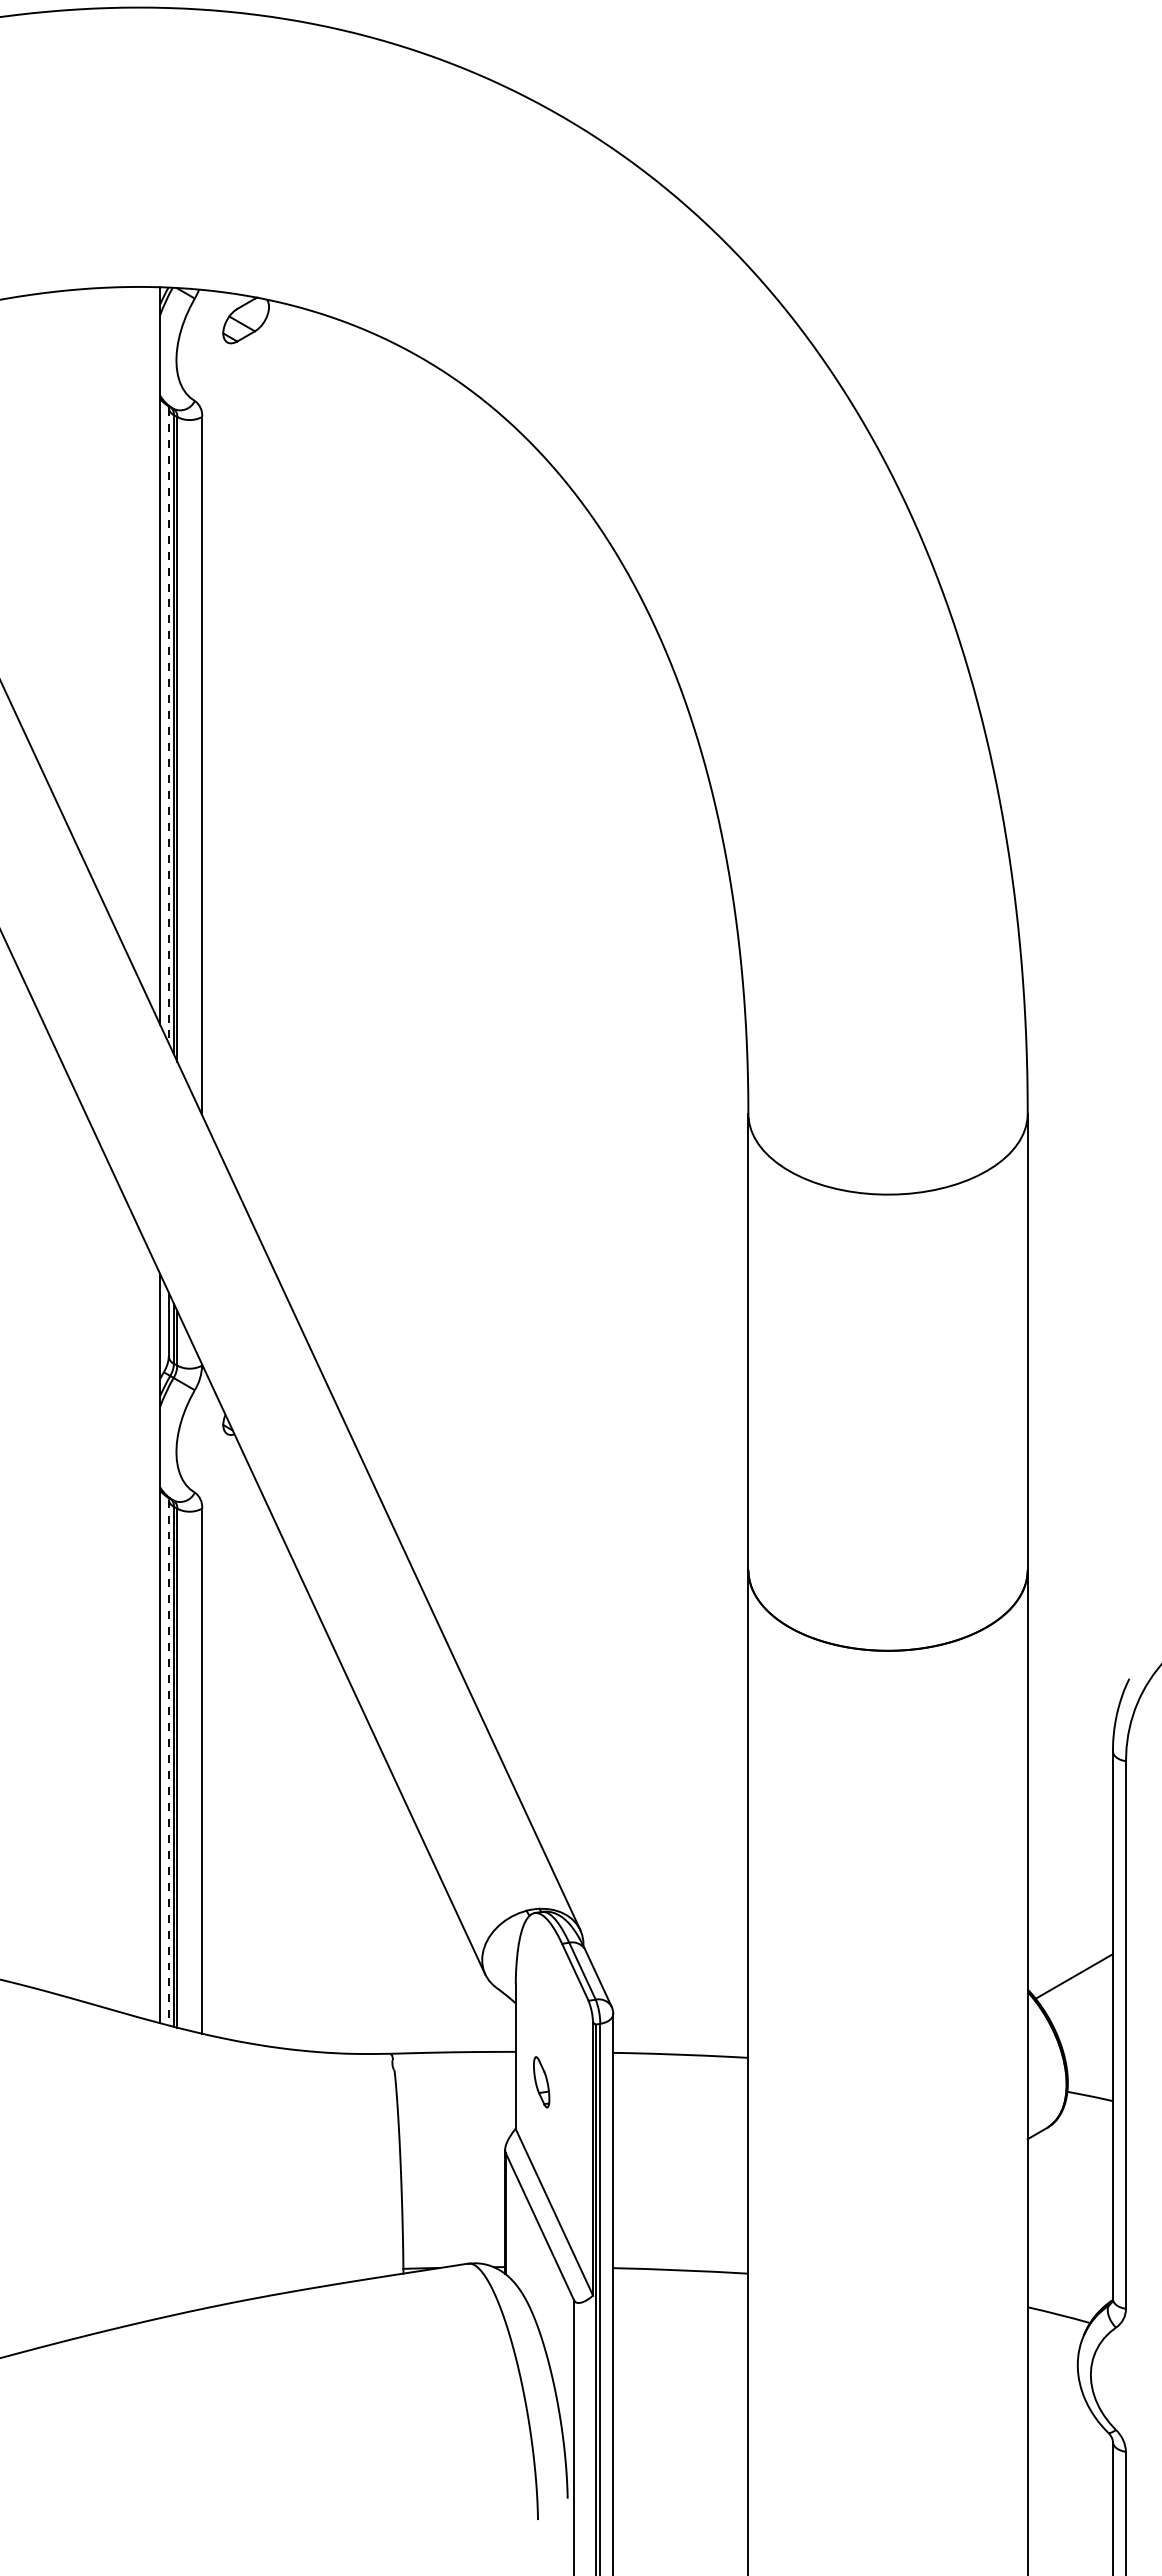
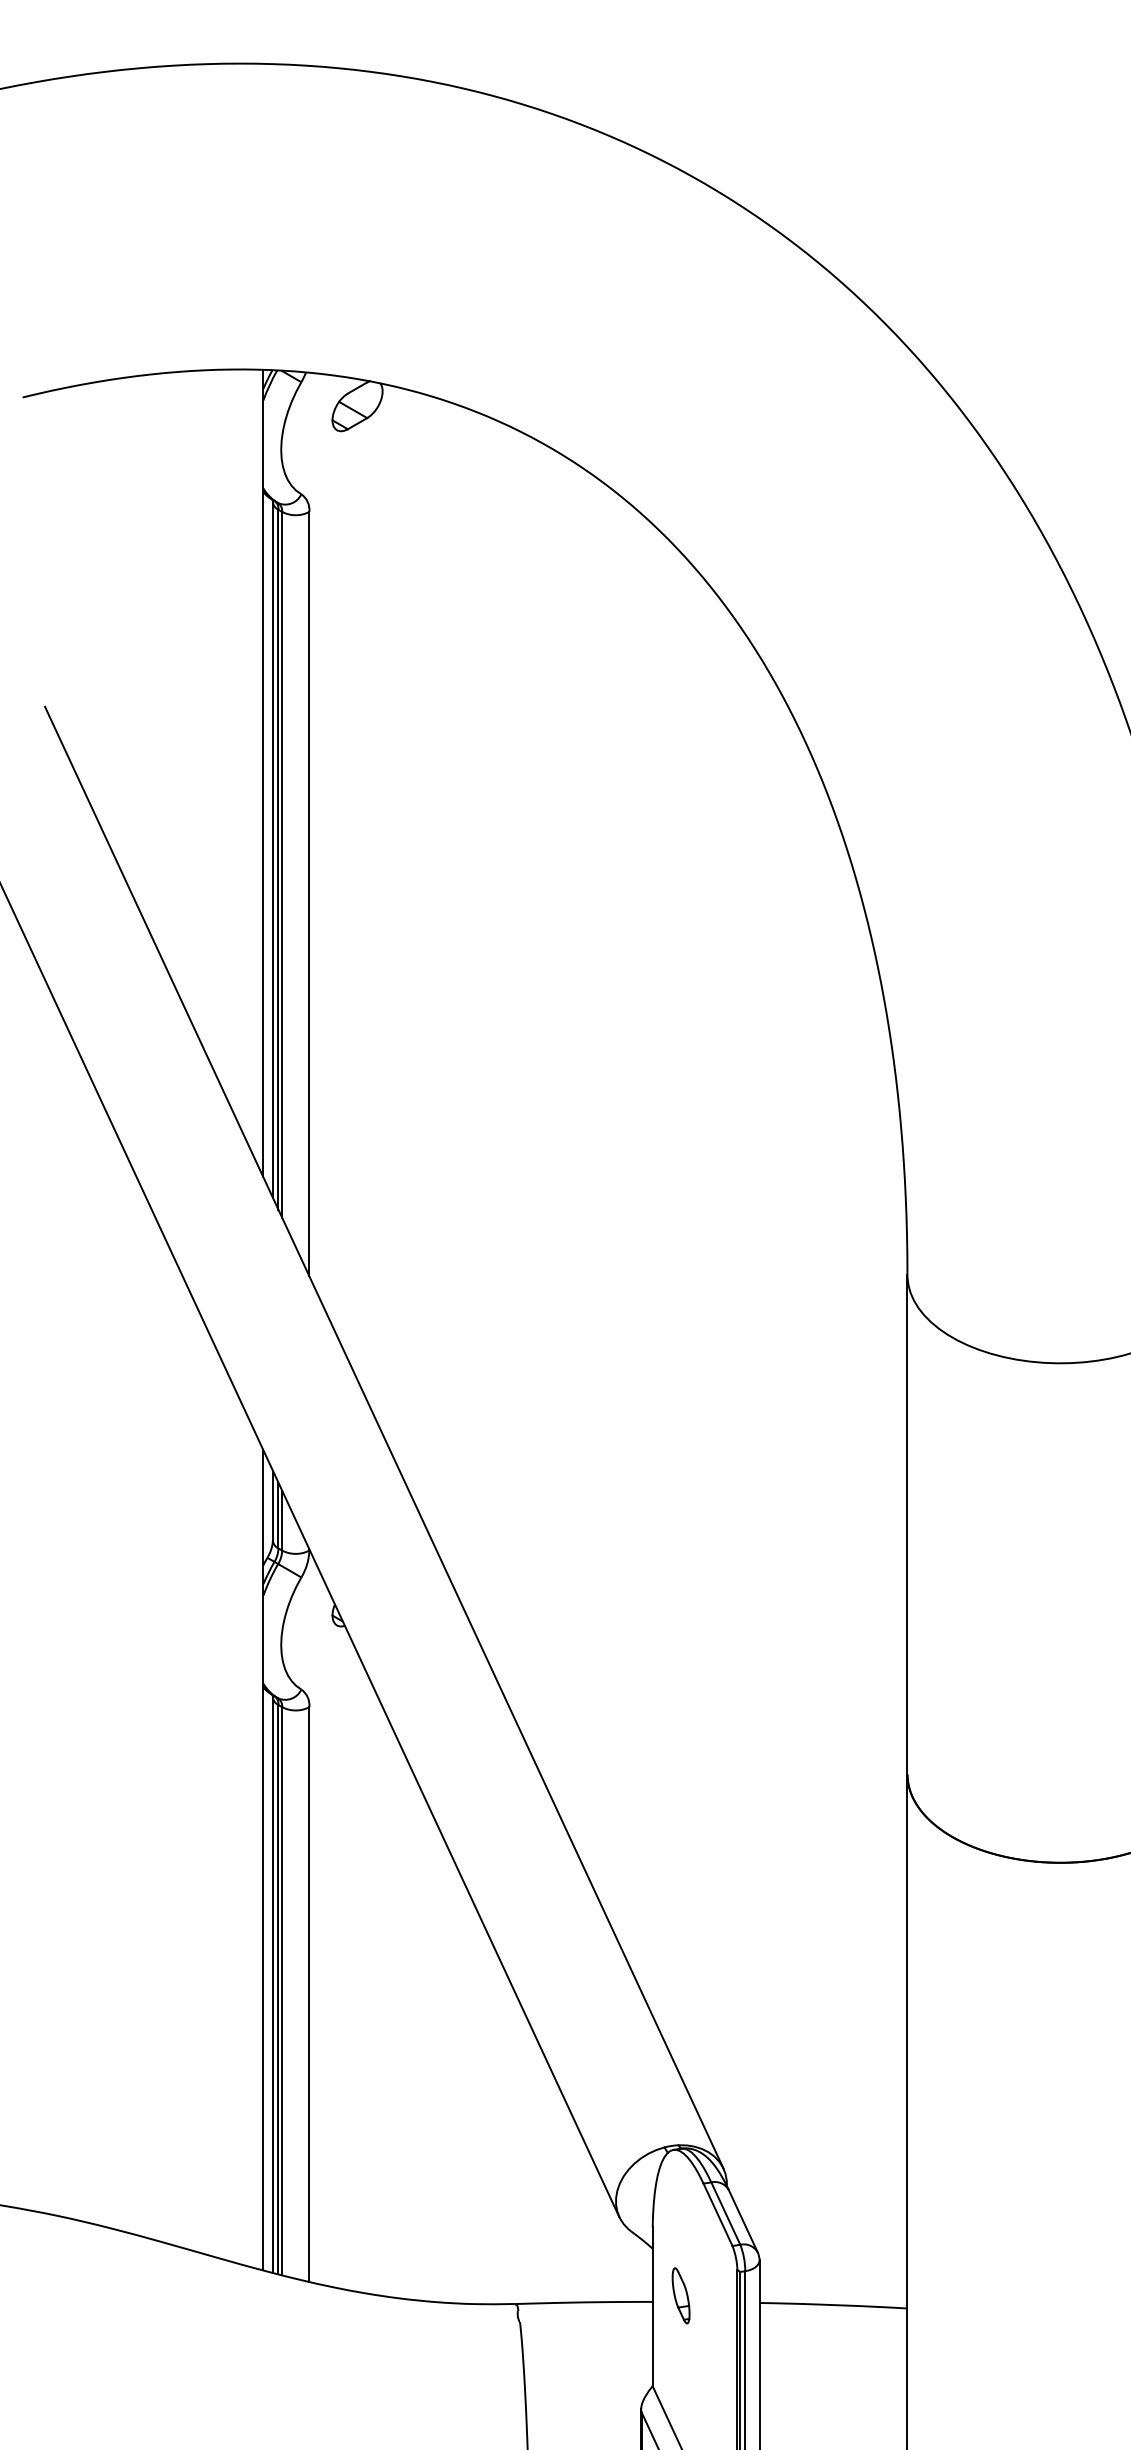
line: (168, 725) -> (272, 849), dashed -> solid
line: (168, 1762) -> (272, 1985), dashed -> solid
part: (541, 2082) -> (680, 2296), moved

